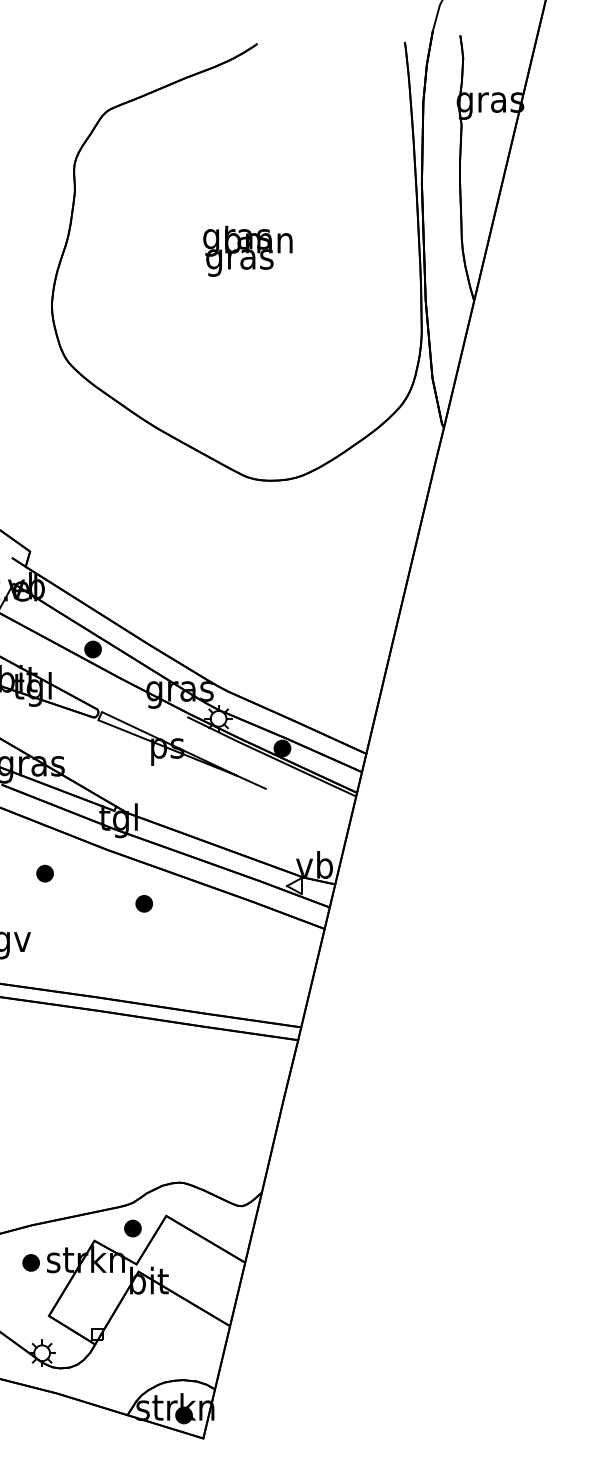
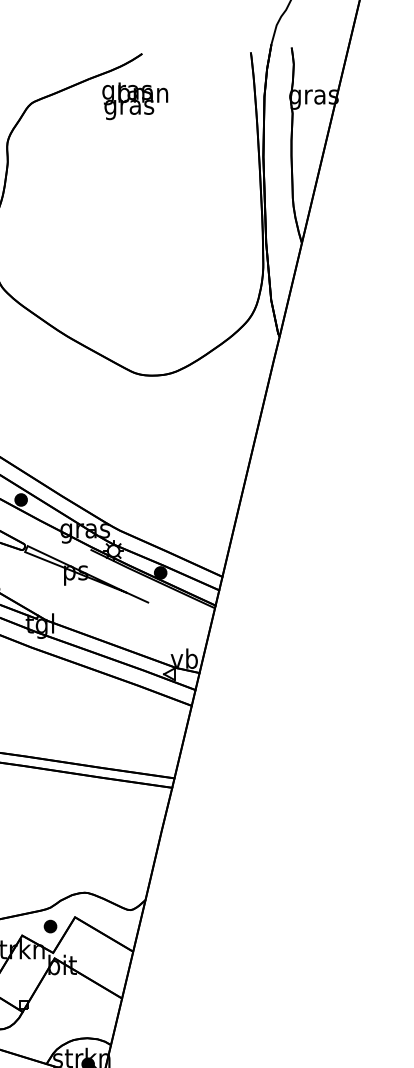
text: (247, 250) -> (134, 100), moved
part: (143, 903) -> (58, 687), removed

